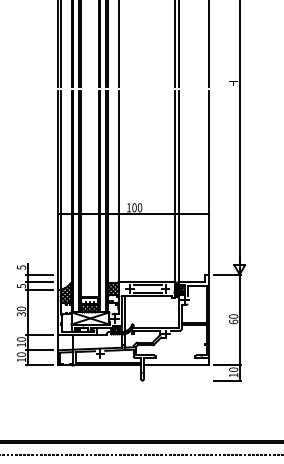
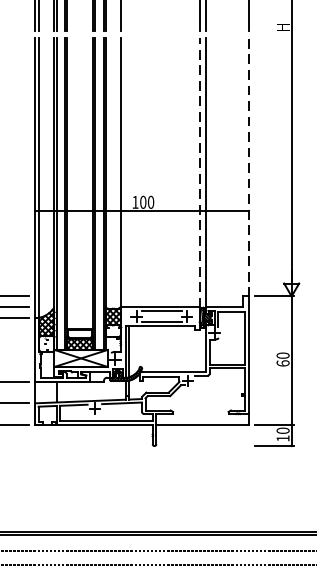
line: (209, 183) -> (249, 168), solid -> dashed
line: (174, 186) -> (199, 172), solid -> dashed

